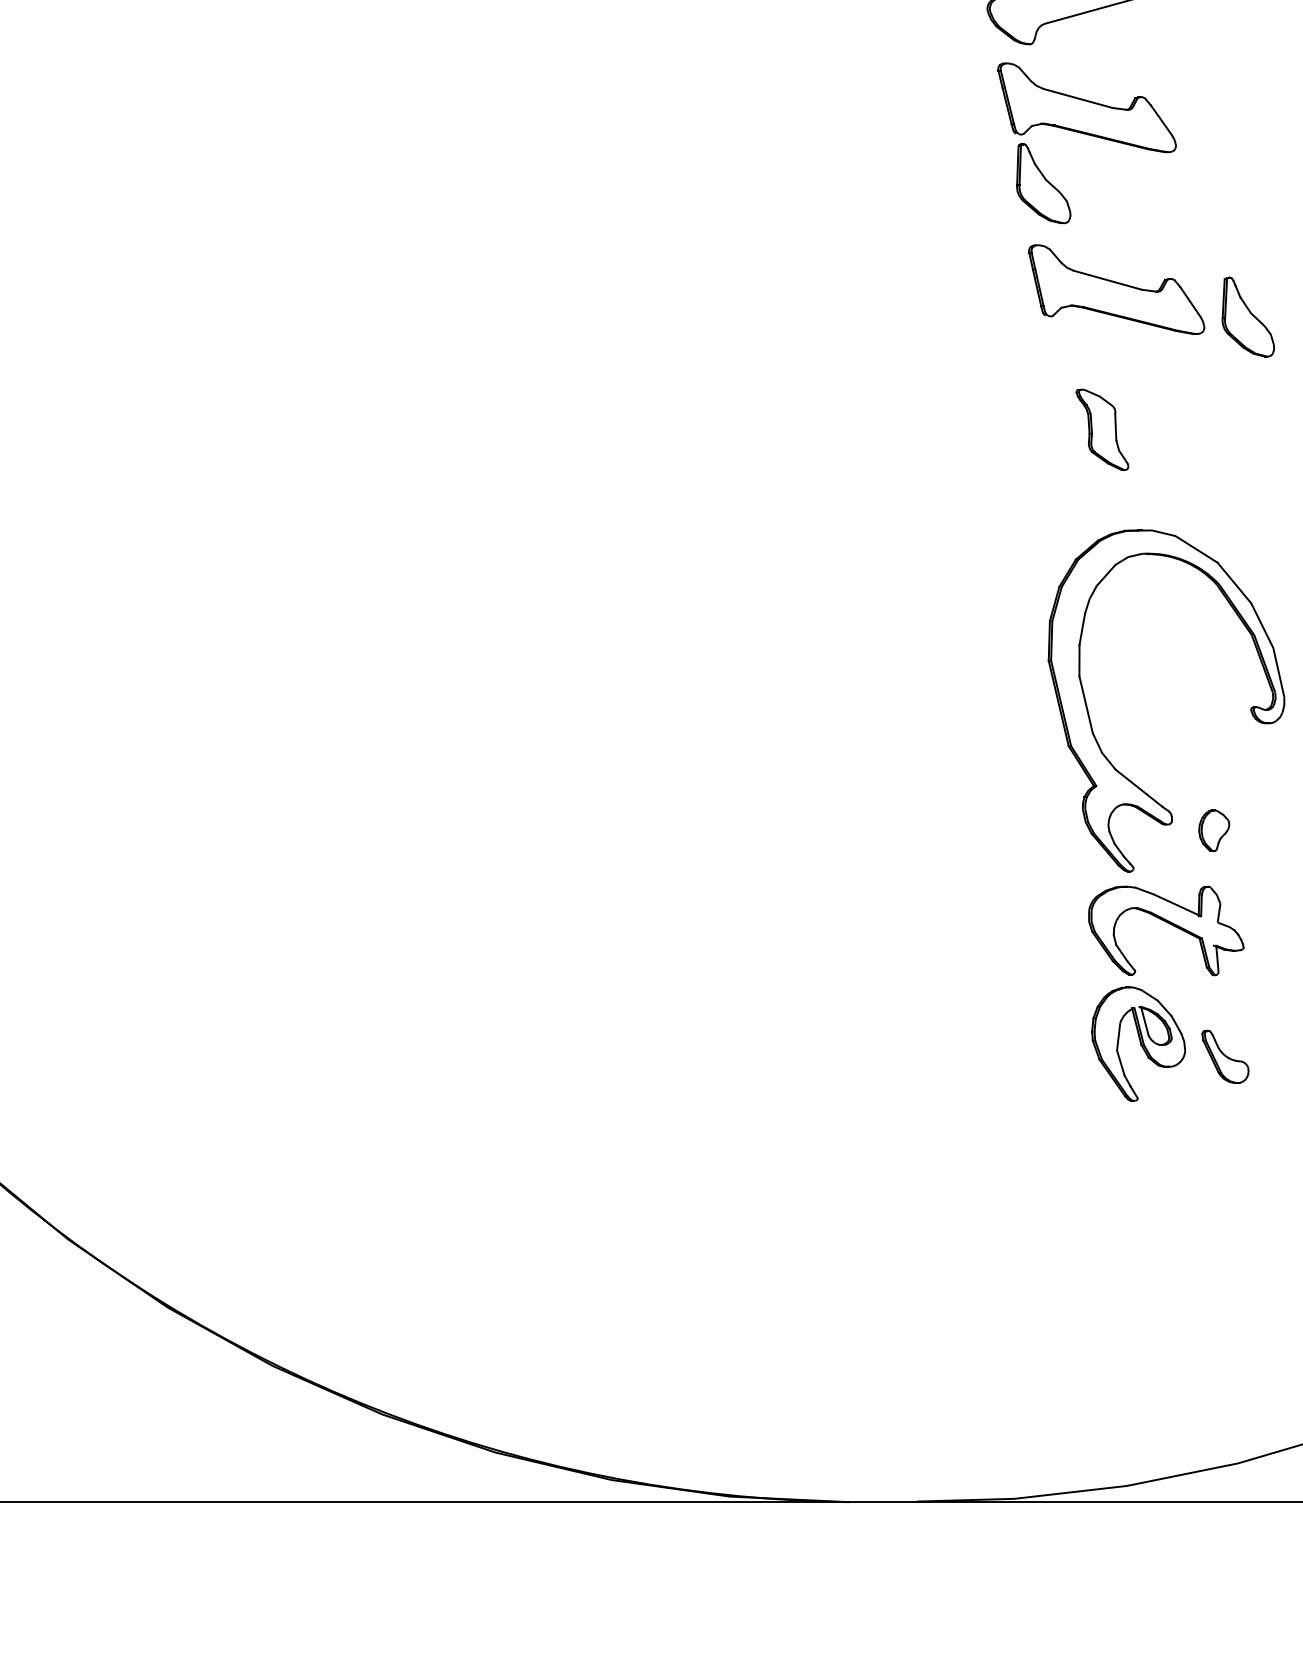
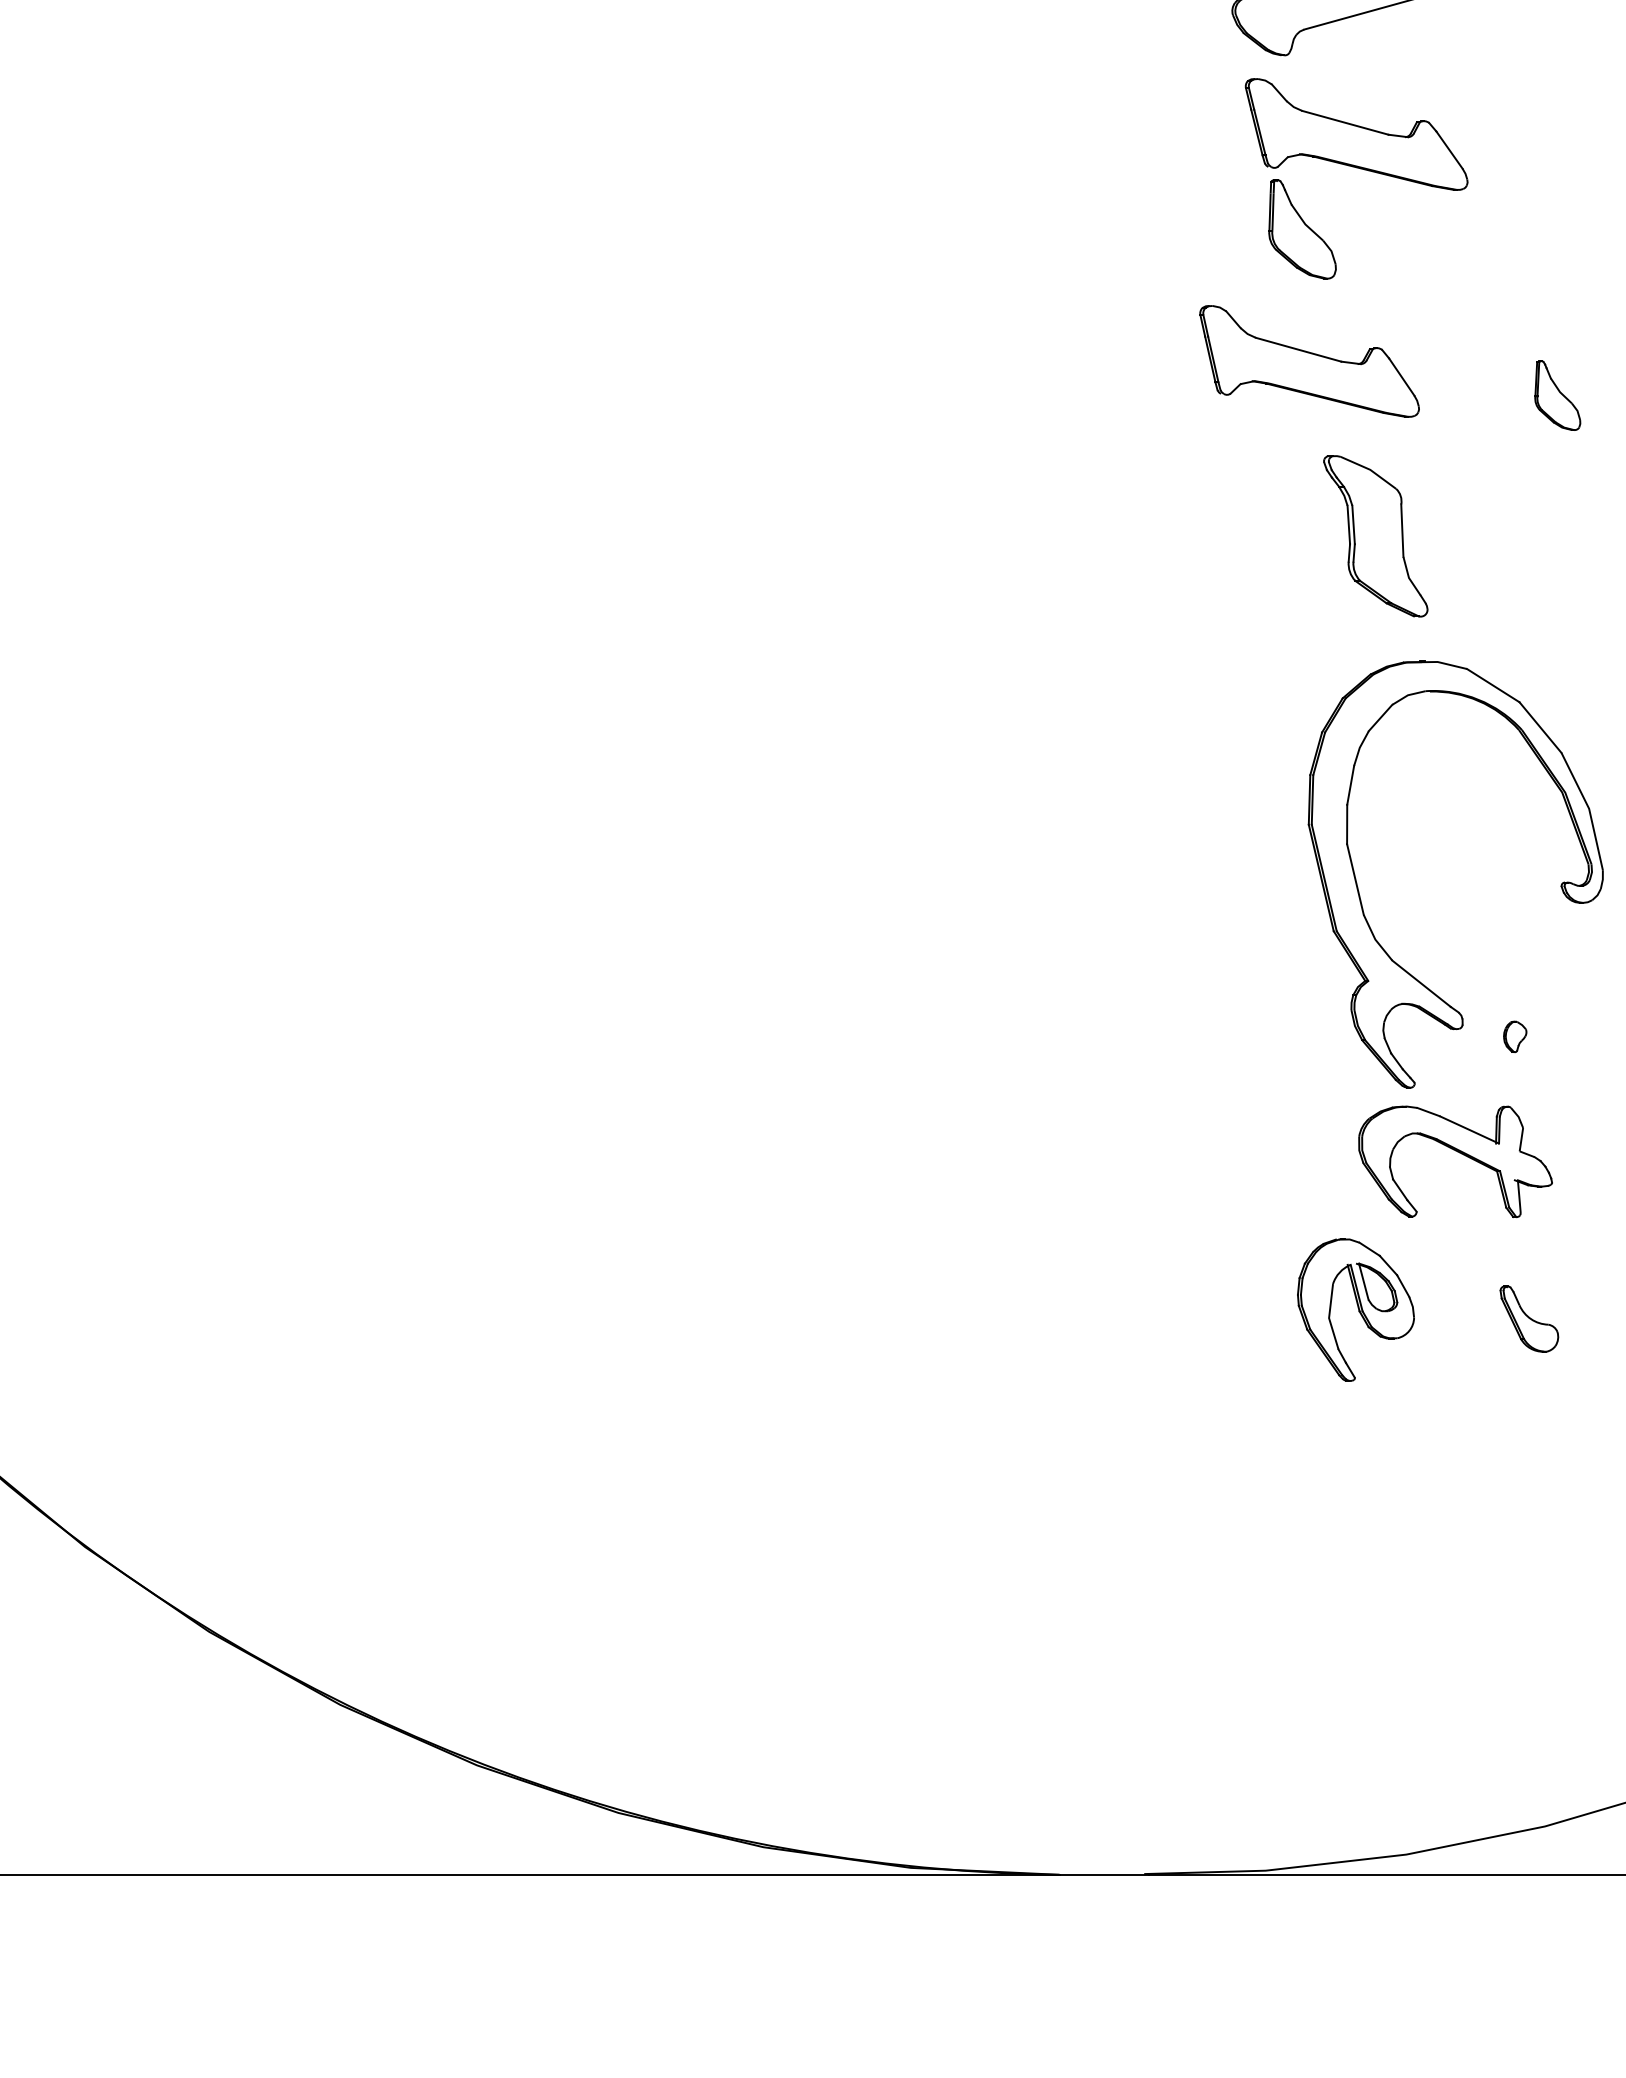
part: (1116, 289) -> (1309, 361), moved
part: (1247, 316) -> (1557, 395), size x0.7
part: (1102, 429) -> (1375, 536), size x1.6
part: (1213, 830) -> (1514, 1036), size x0.6
part: (1138, 1043) -> (1355, 1309), moved

